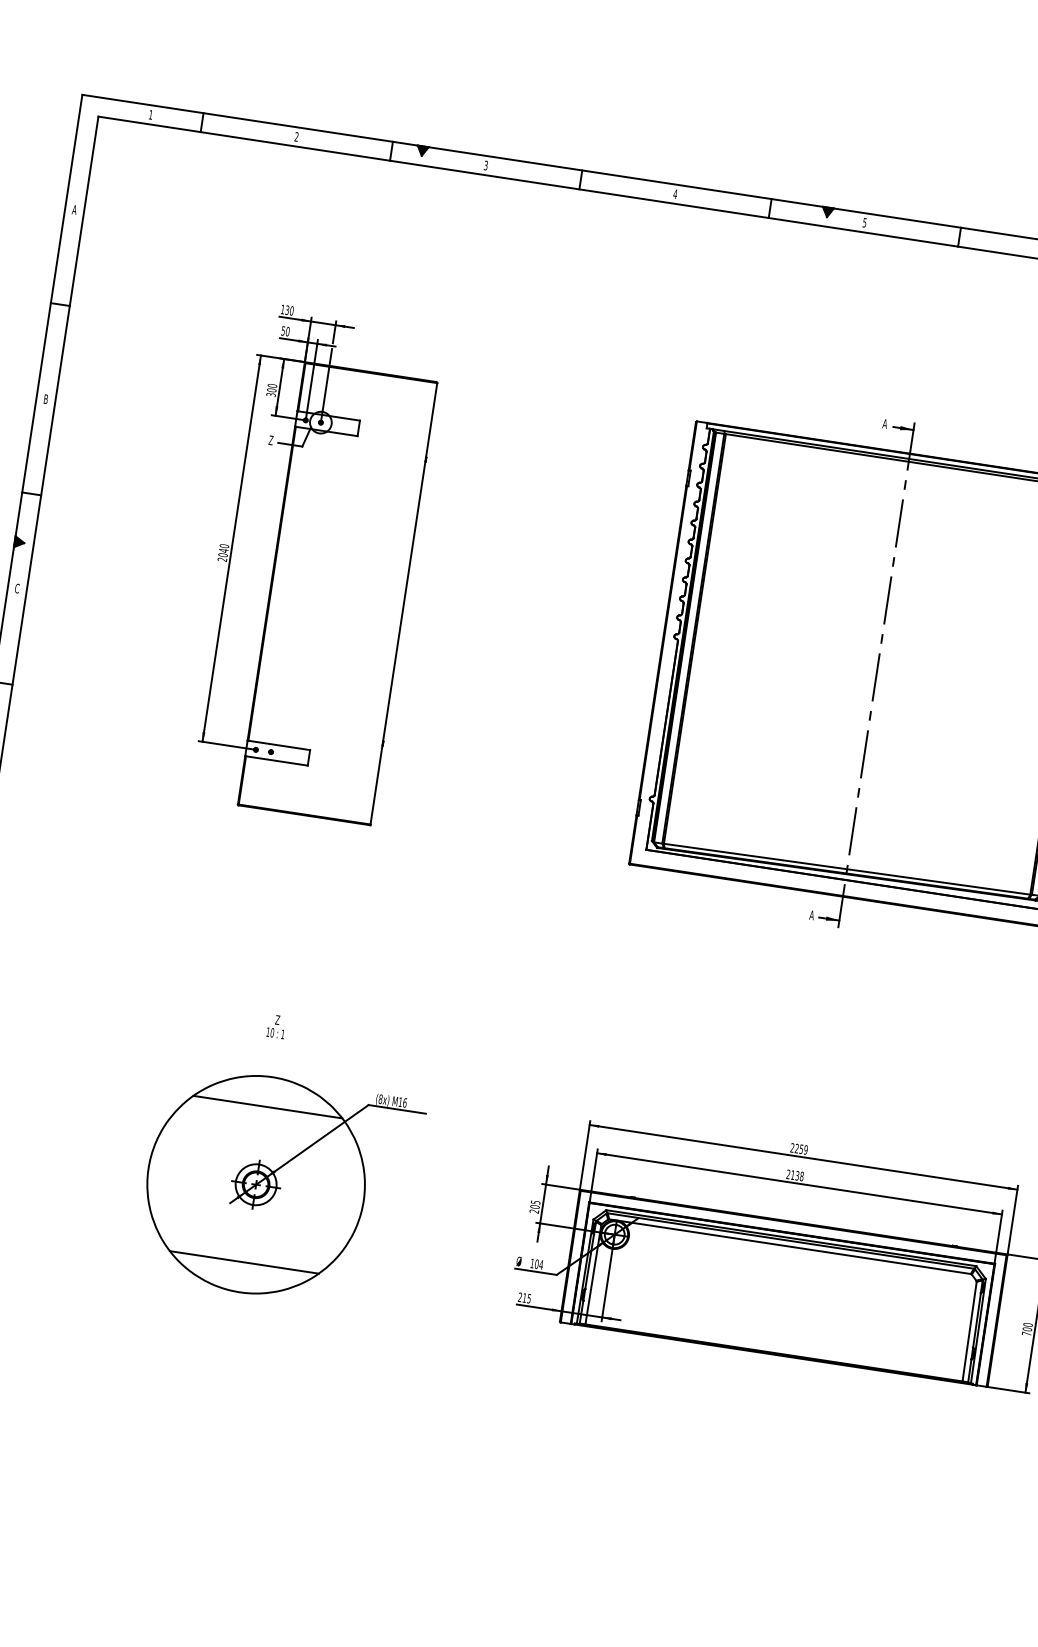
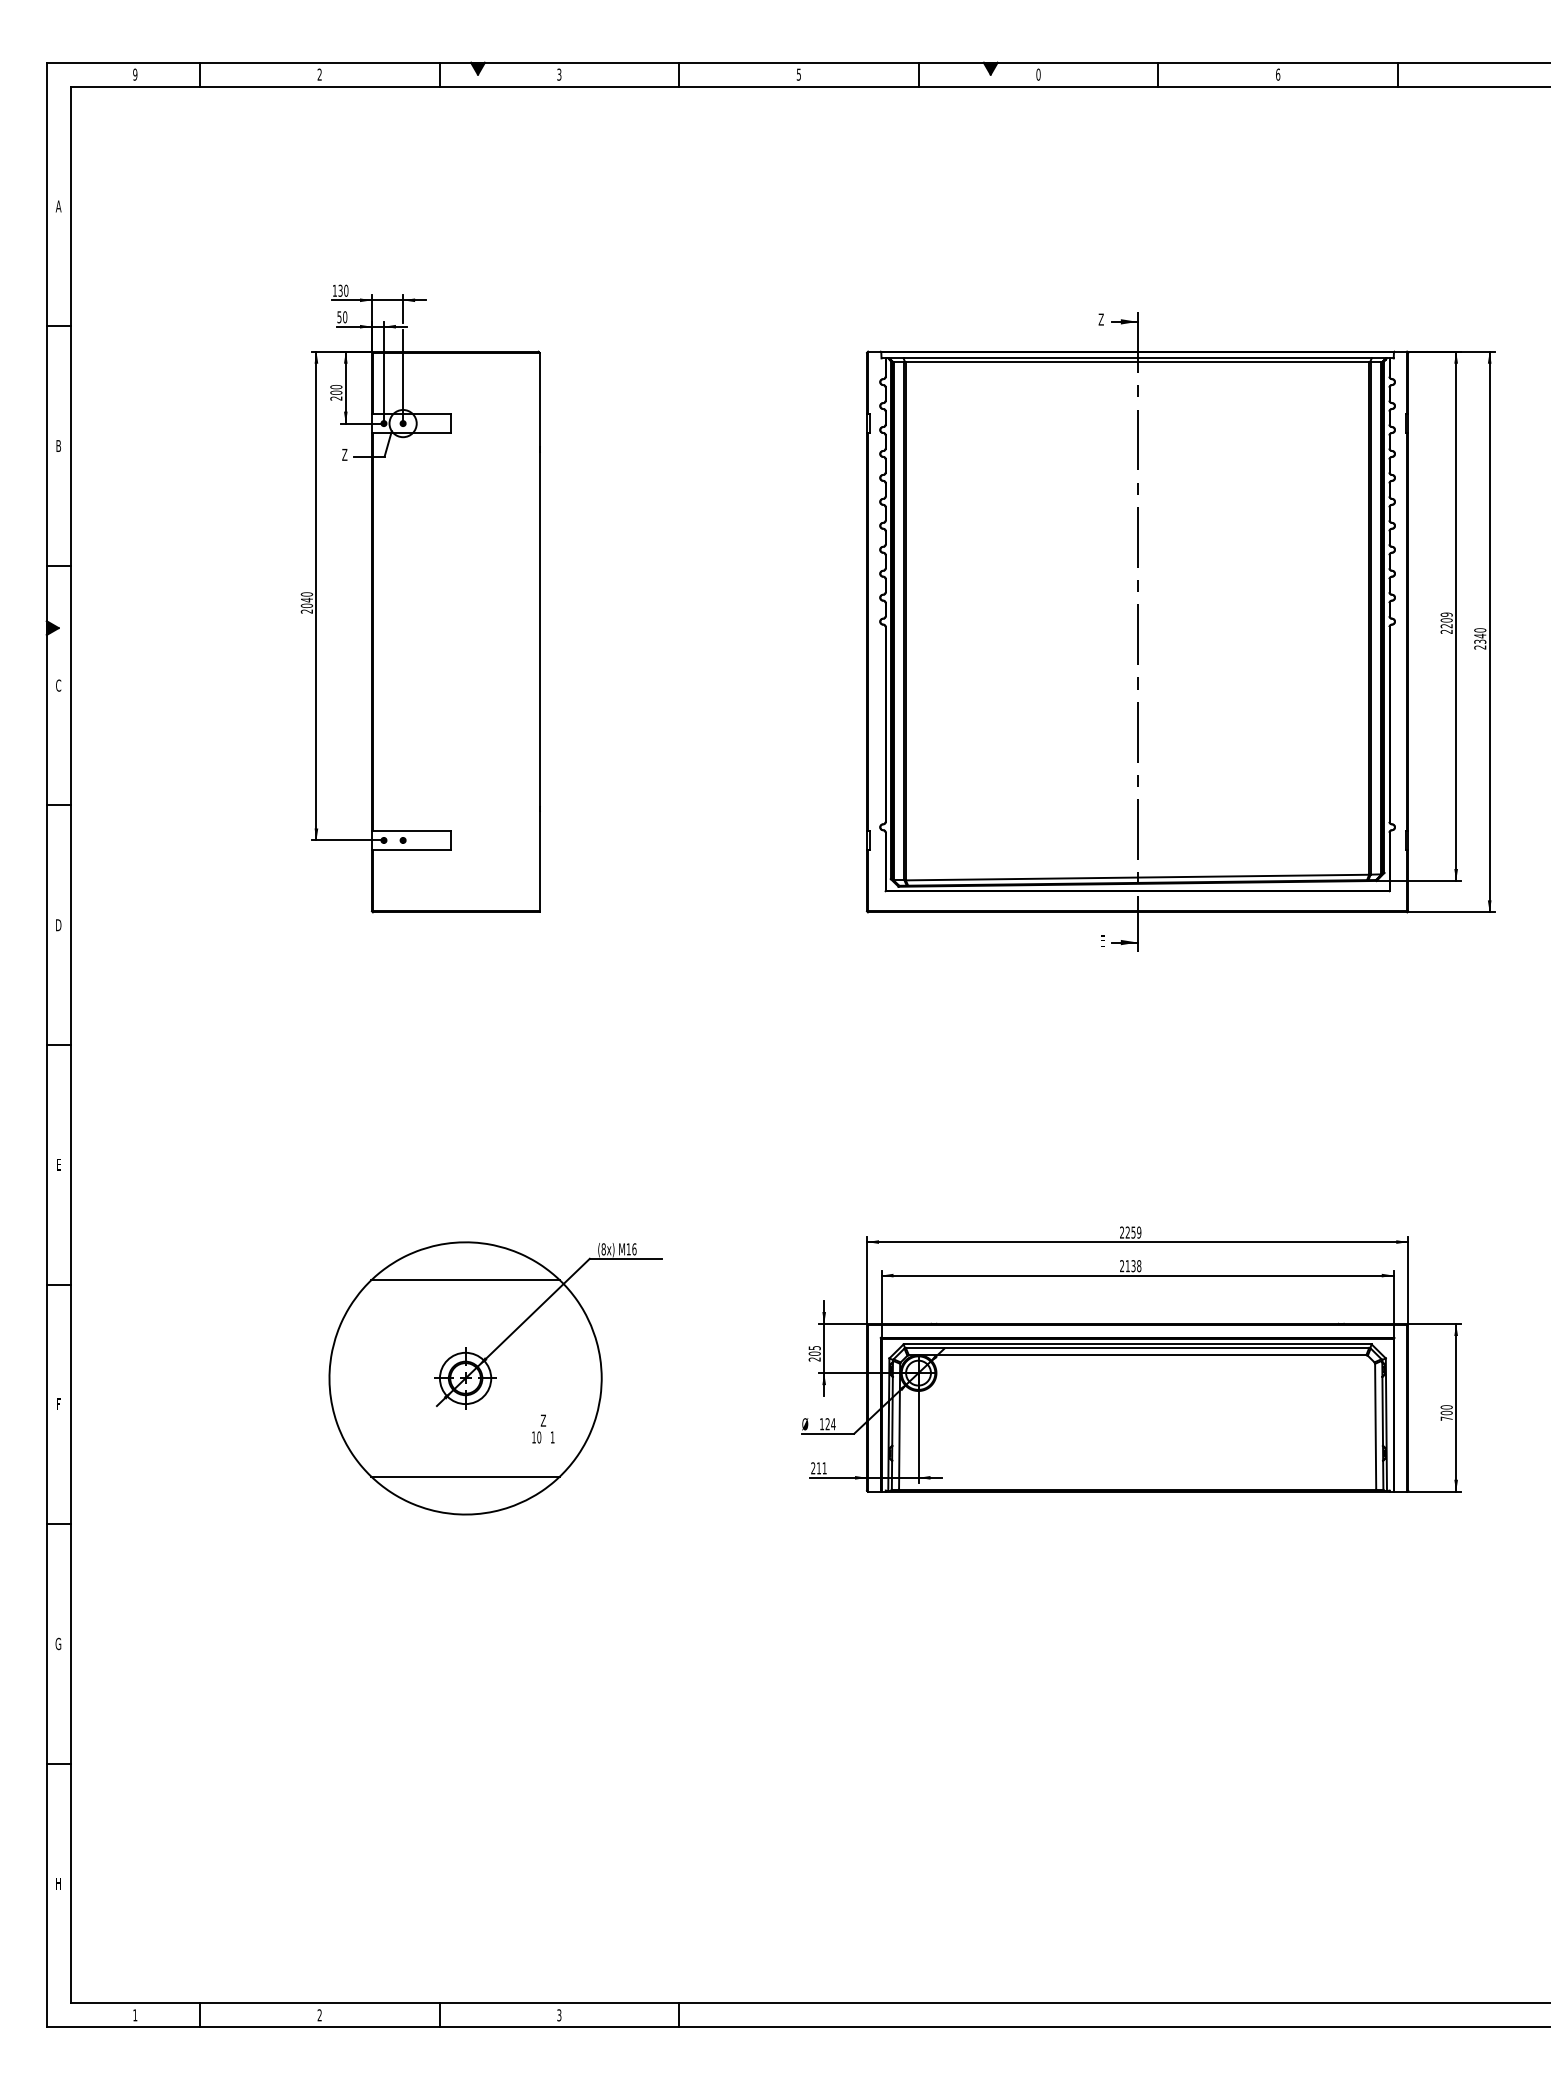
text: (151, 114) -> (135, 74), 1 -> 9
text: (675, 194) -> (798, 74), 4 -> 5
text: (864, 222) -> (1038, 74), 5 -> 0
text: (271, 394) -> (336, 398), 300 -> 200
text: (885, 423) -> (1101, 319), A -> Z
text: (811, 915) -> (1102, 941), A -> E
text: (276, 1026) -> (543, 1428), moved
text: (536, 1264) -> (827, 1424), 104 -> 124
text: (529, 1298) -> (824, 1468), 215 -> 211

